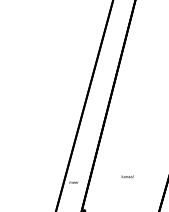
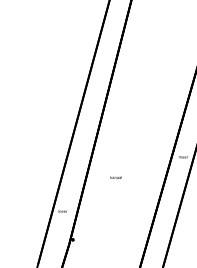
text: (126, 176) -> (115, 177), moved

